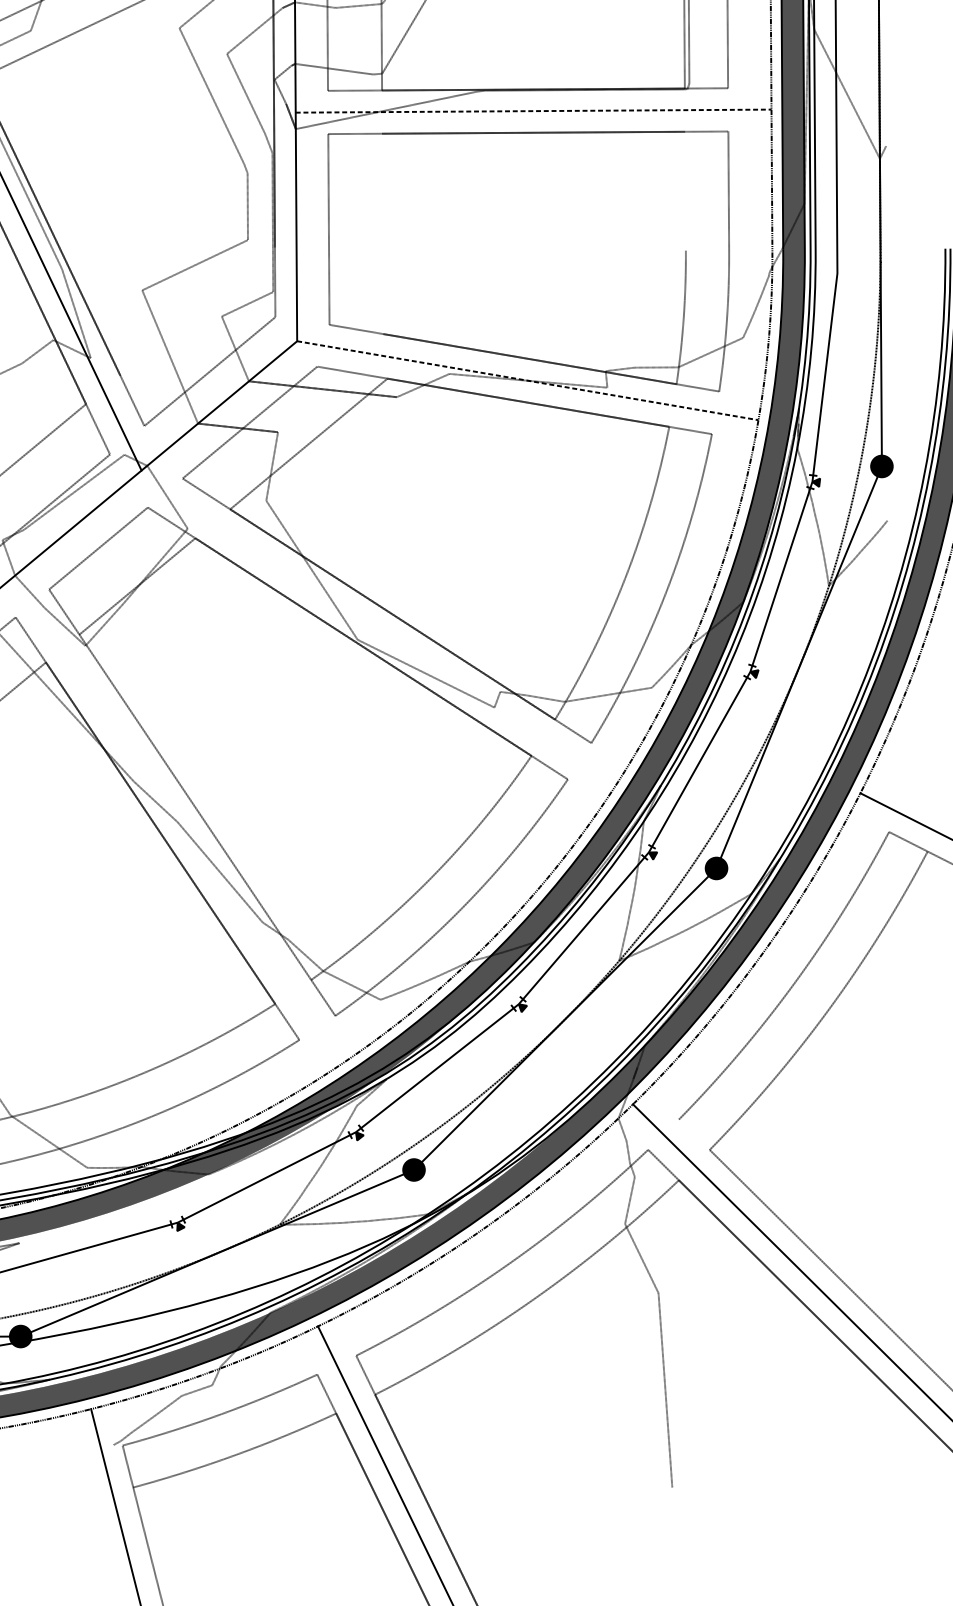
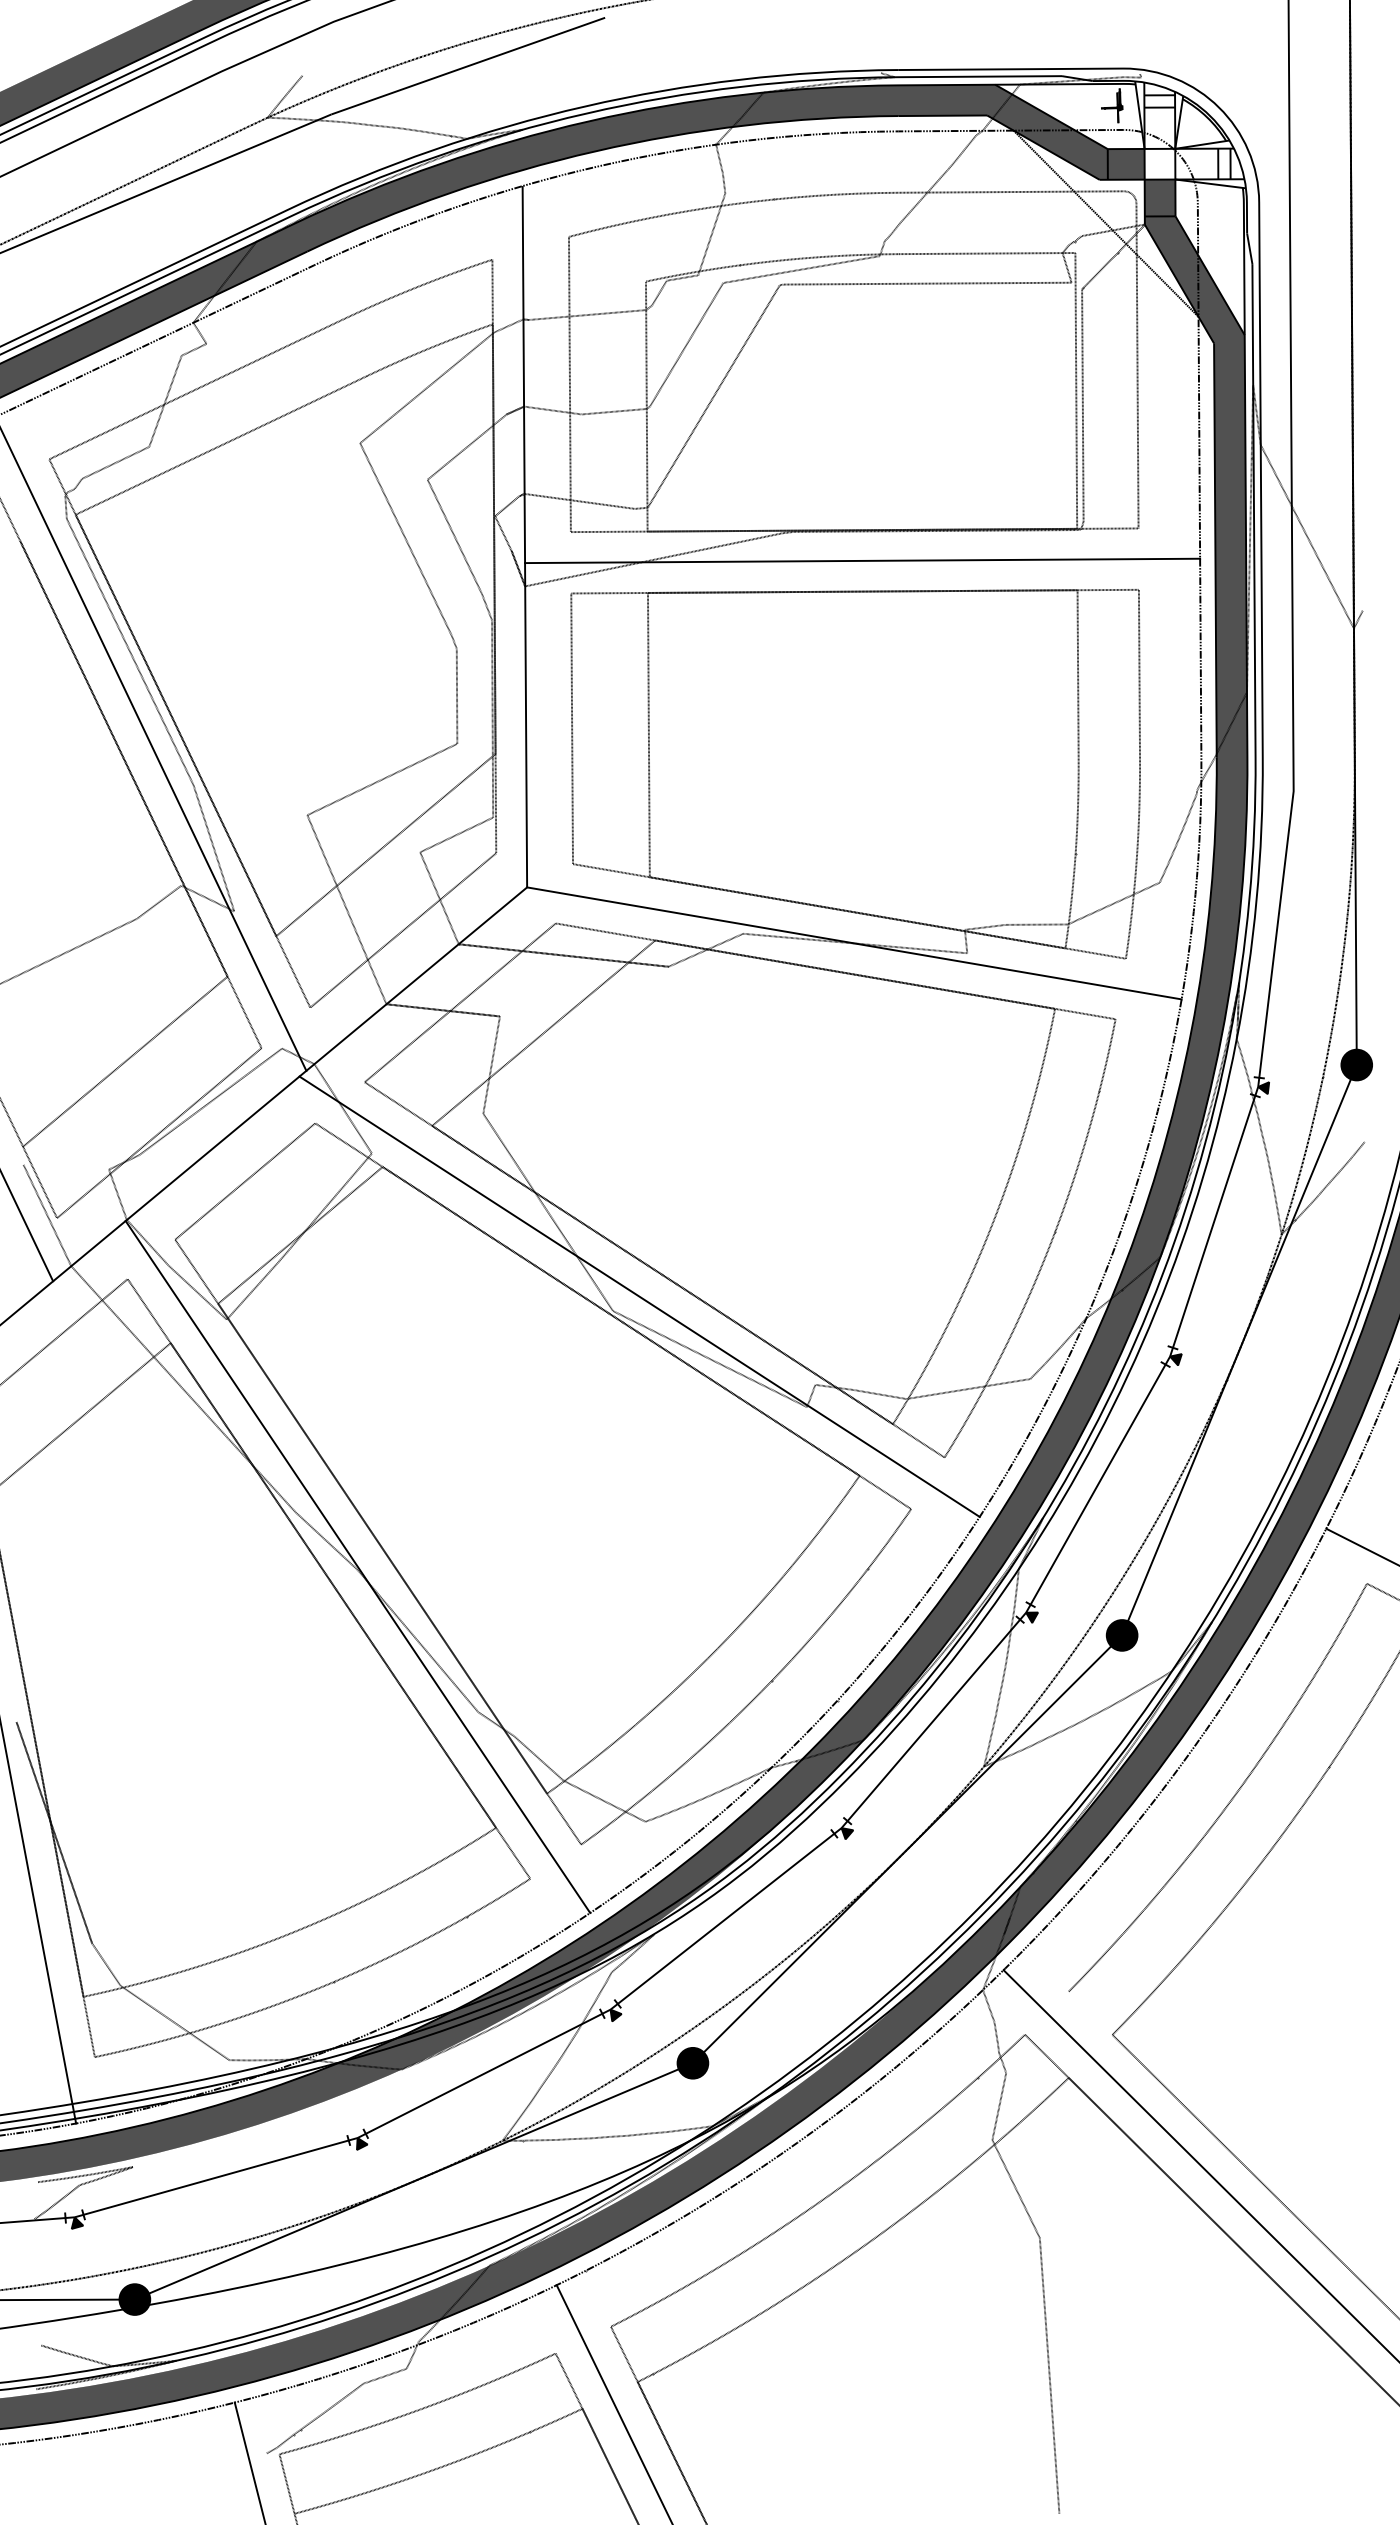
line: (533, 110) -> (862, 560), dashed -> solid
line: (685, 191) -> (1077, 674), added
line: (382, 233) -> (648, 734), added
line: (197, 311) -> (385, 845), added
line: (527, 380) -> (854, 943), dashed -> solid
line: (376, 629) -> (639, 1296), added
line: (195, 807) -> (382, 1548), added
line: (177, 819) -> (357, 1566), added

